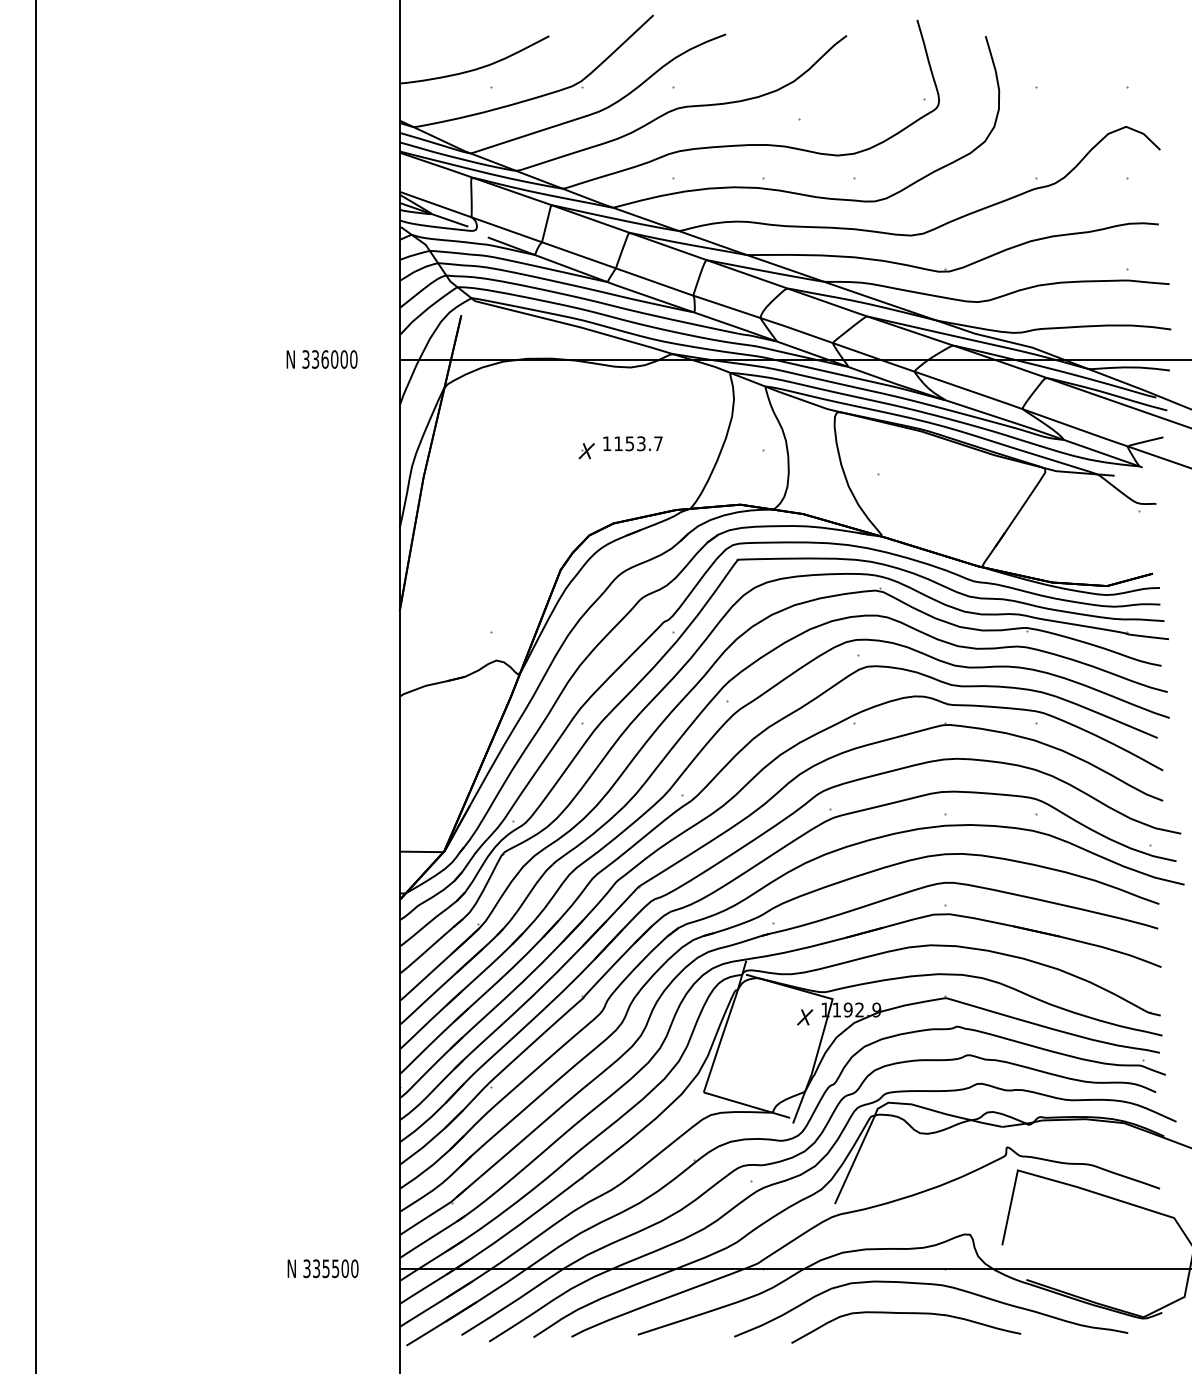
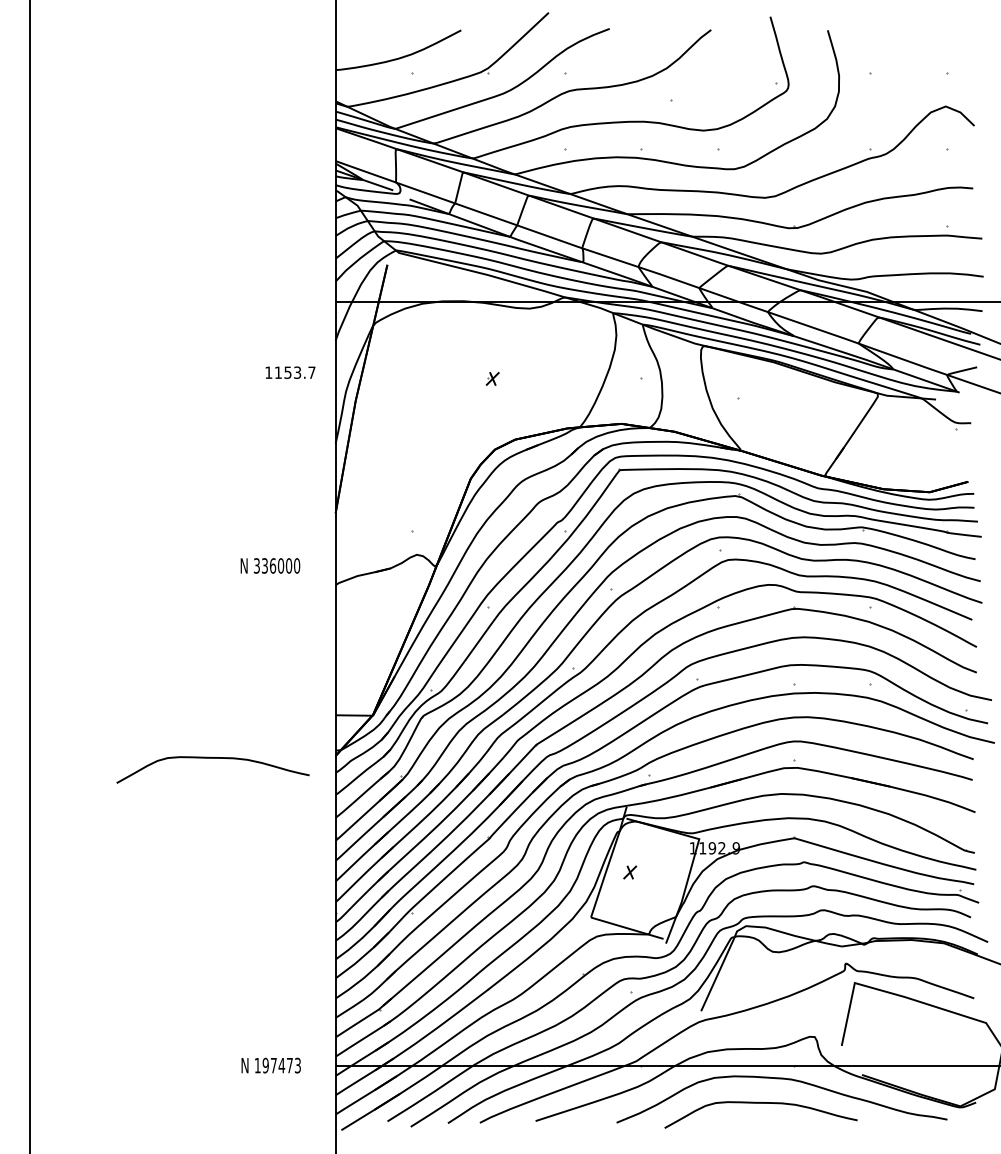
text: (322, 358) -> (270, 565), moved
text: (632, 443) -> (290, 372), moved
curve: (253, 903) -> (212, 758), added
part: (805, 1017) -> (630, 872), moved
text: (330, 1268) -> (277, 1065), 335500 -> 197473

